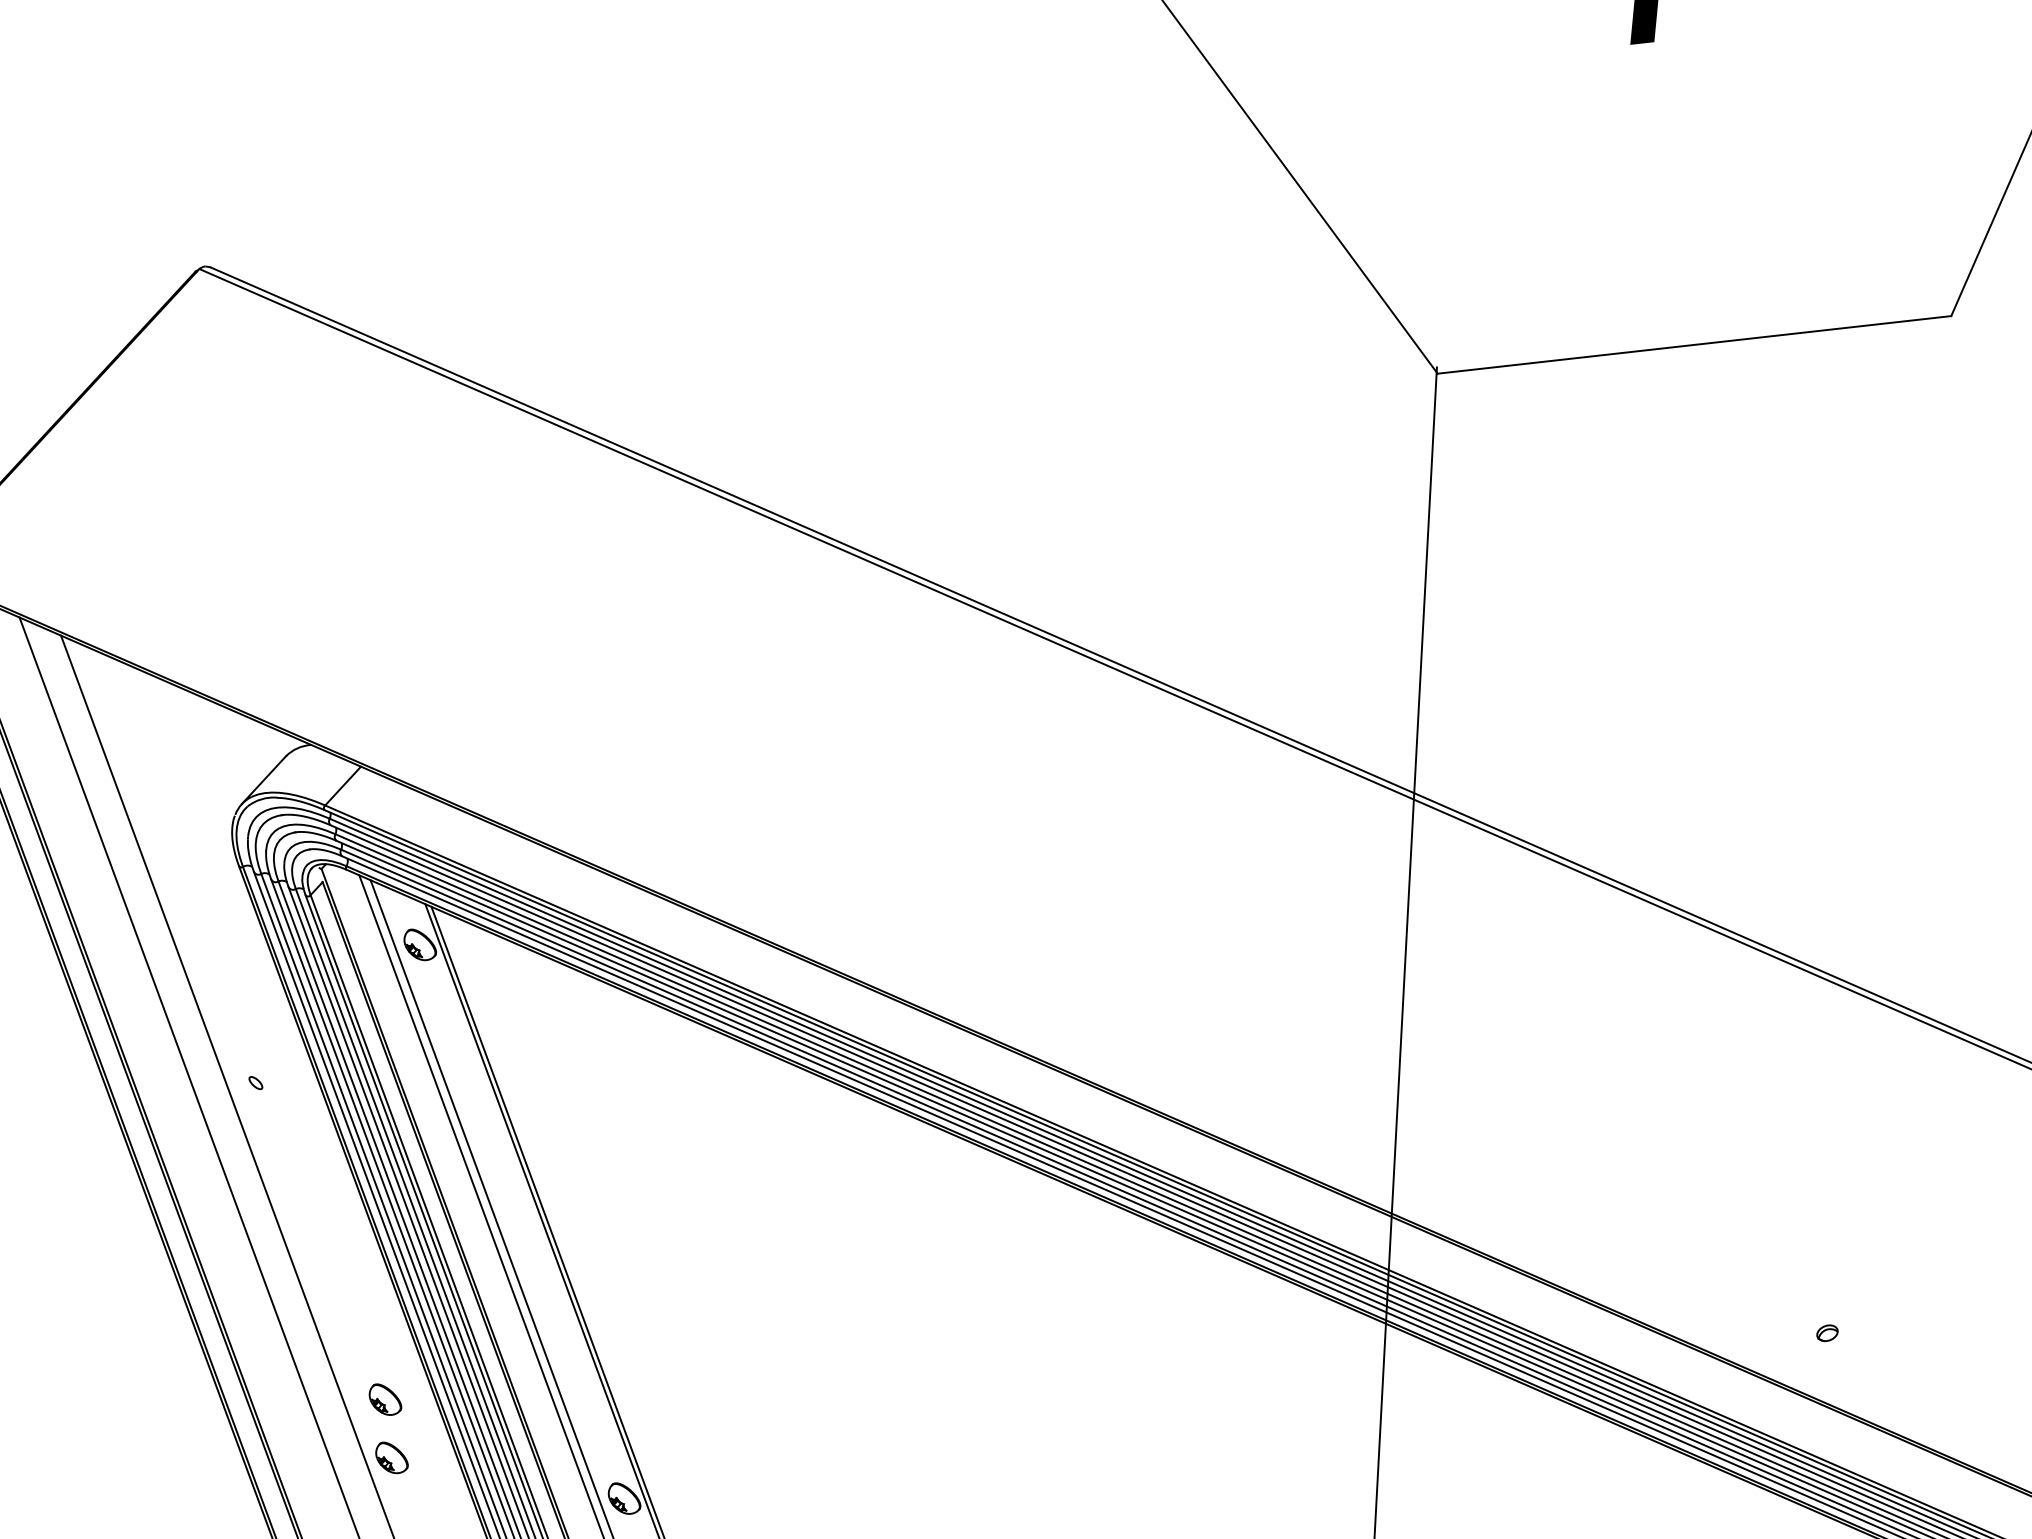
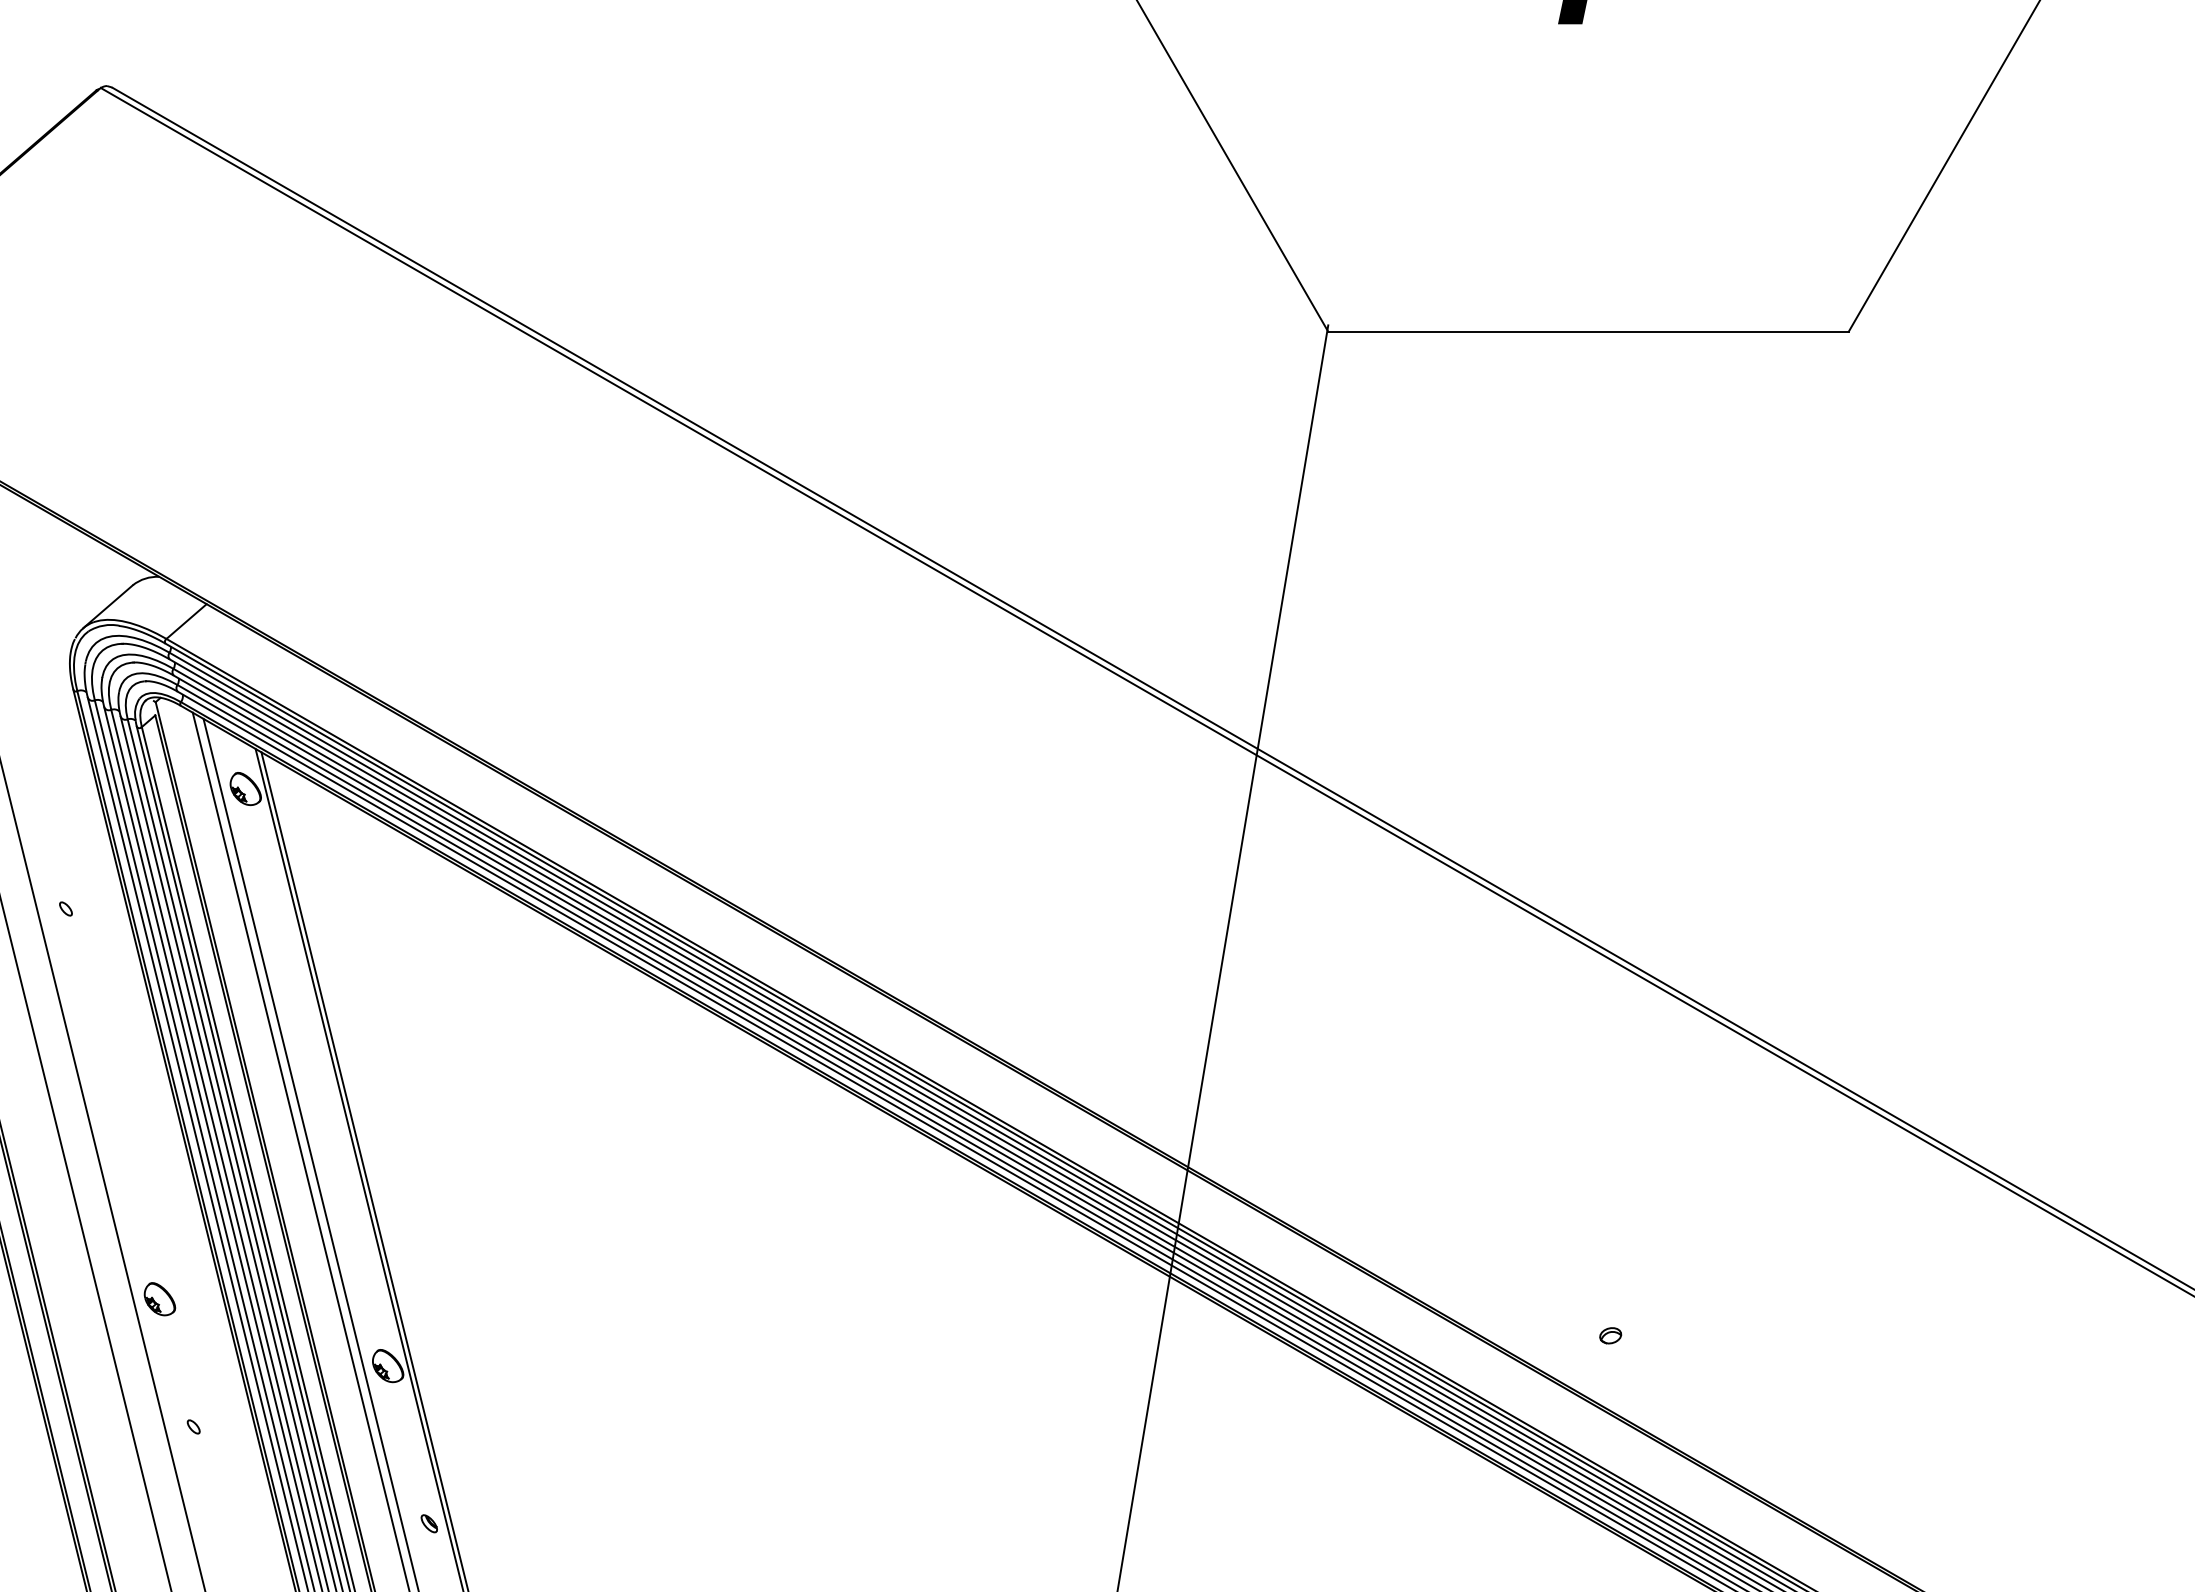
part: (384, 1399) -> (159, 1240), removed

